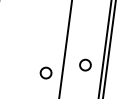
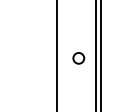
circle: (45, 73) -> (40, 71), removed

